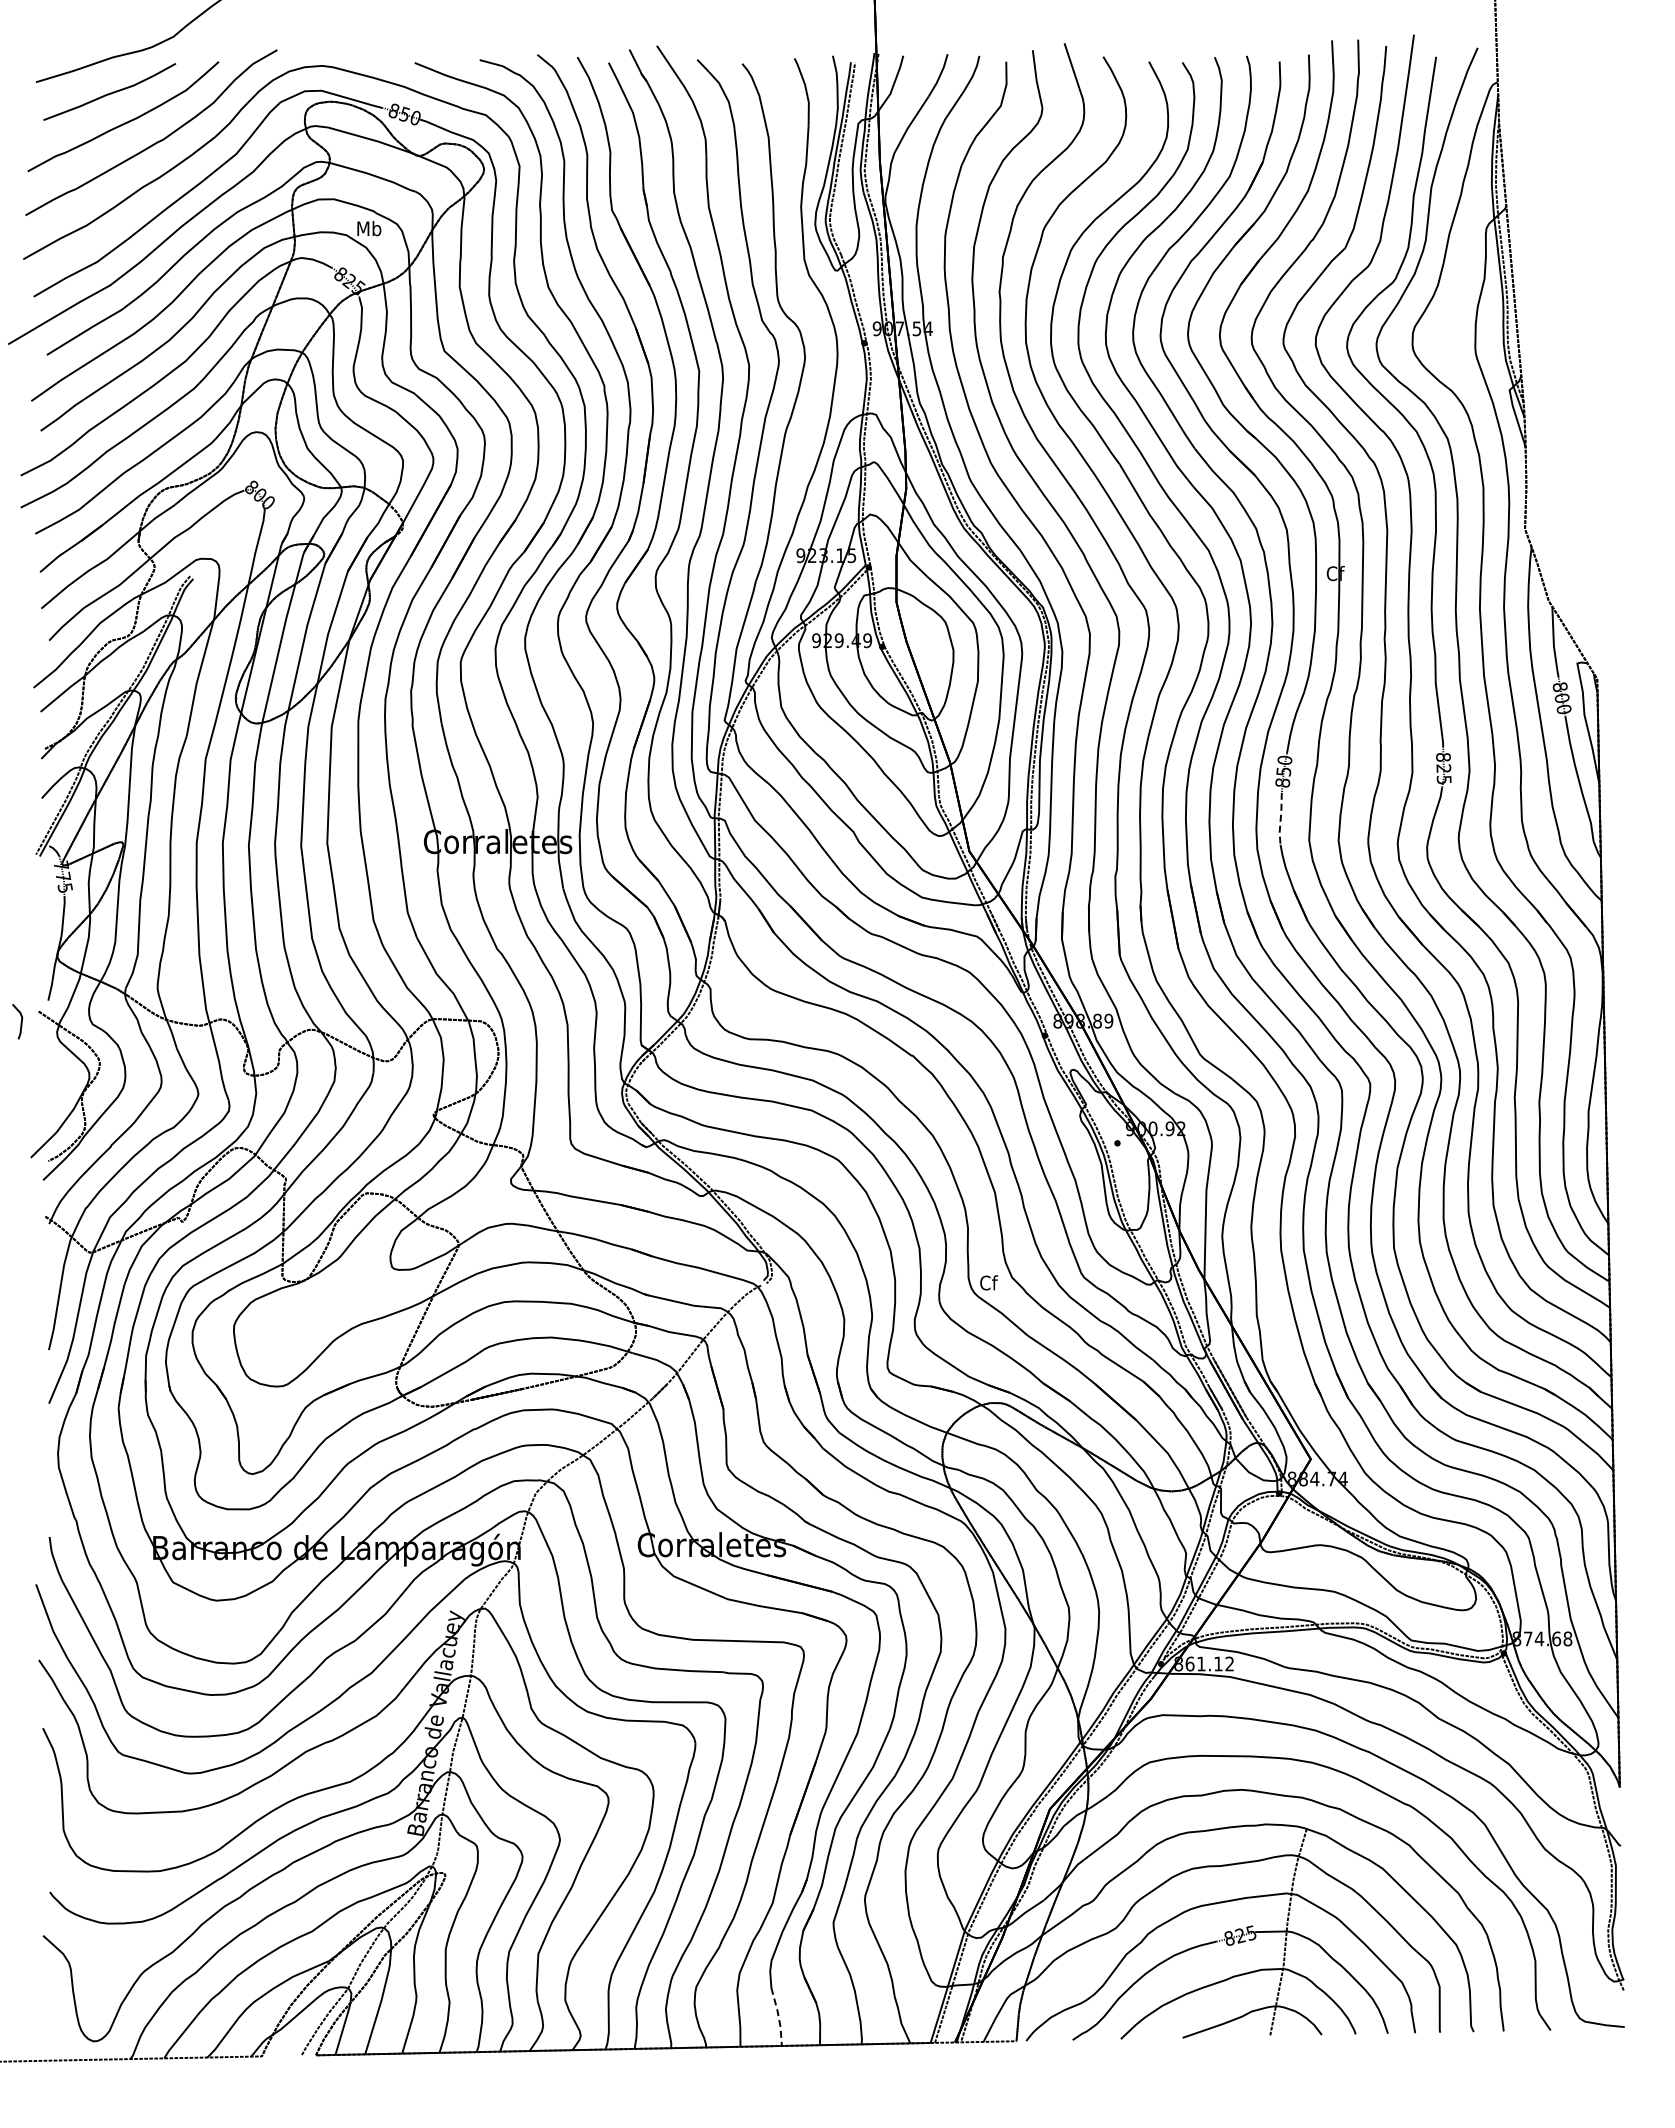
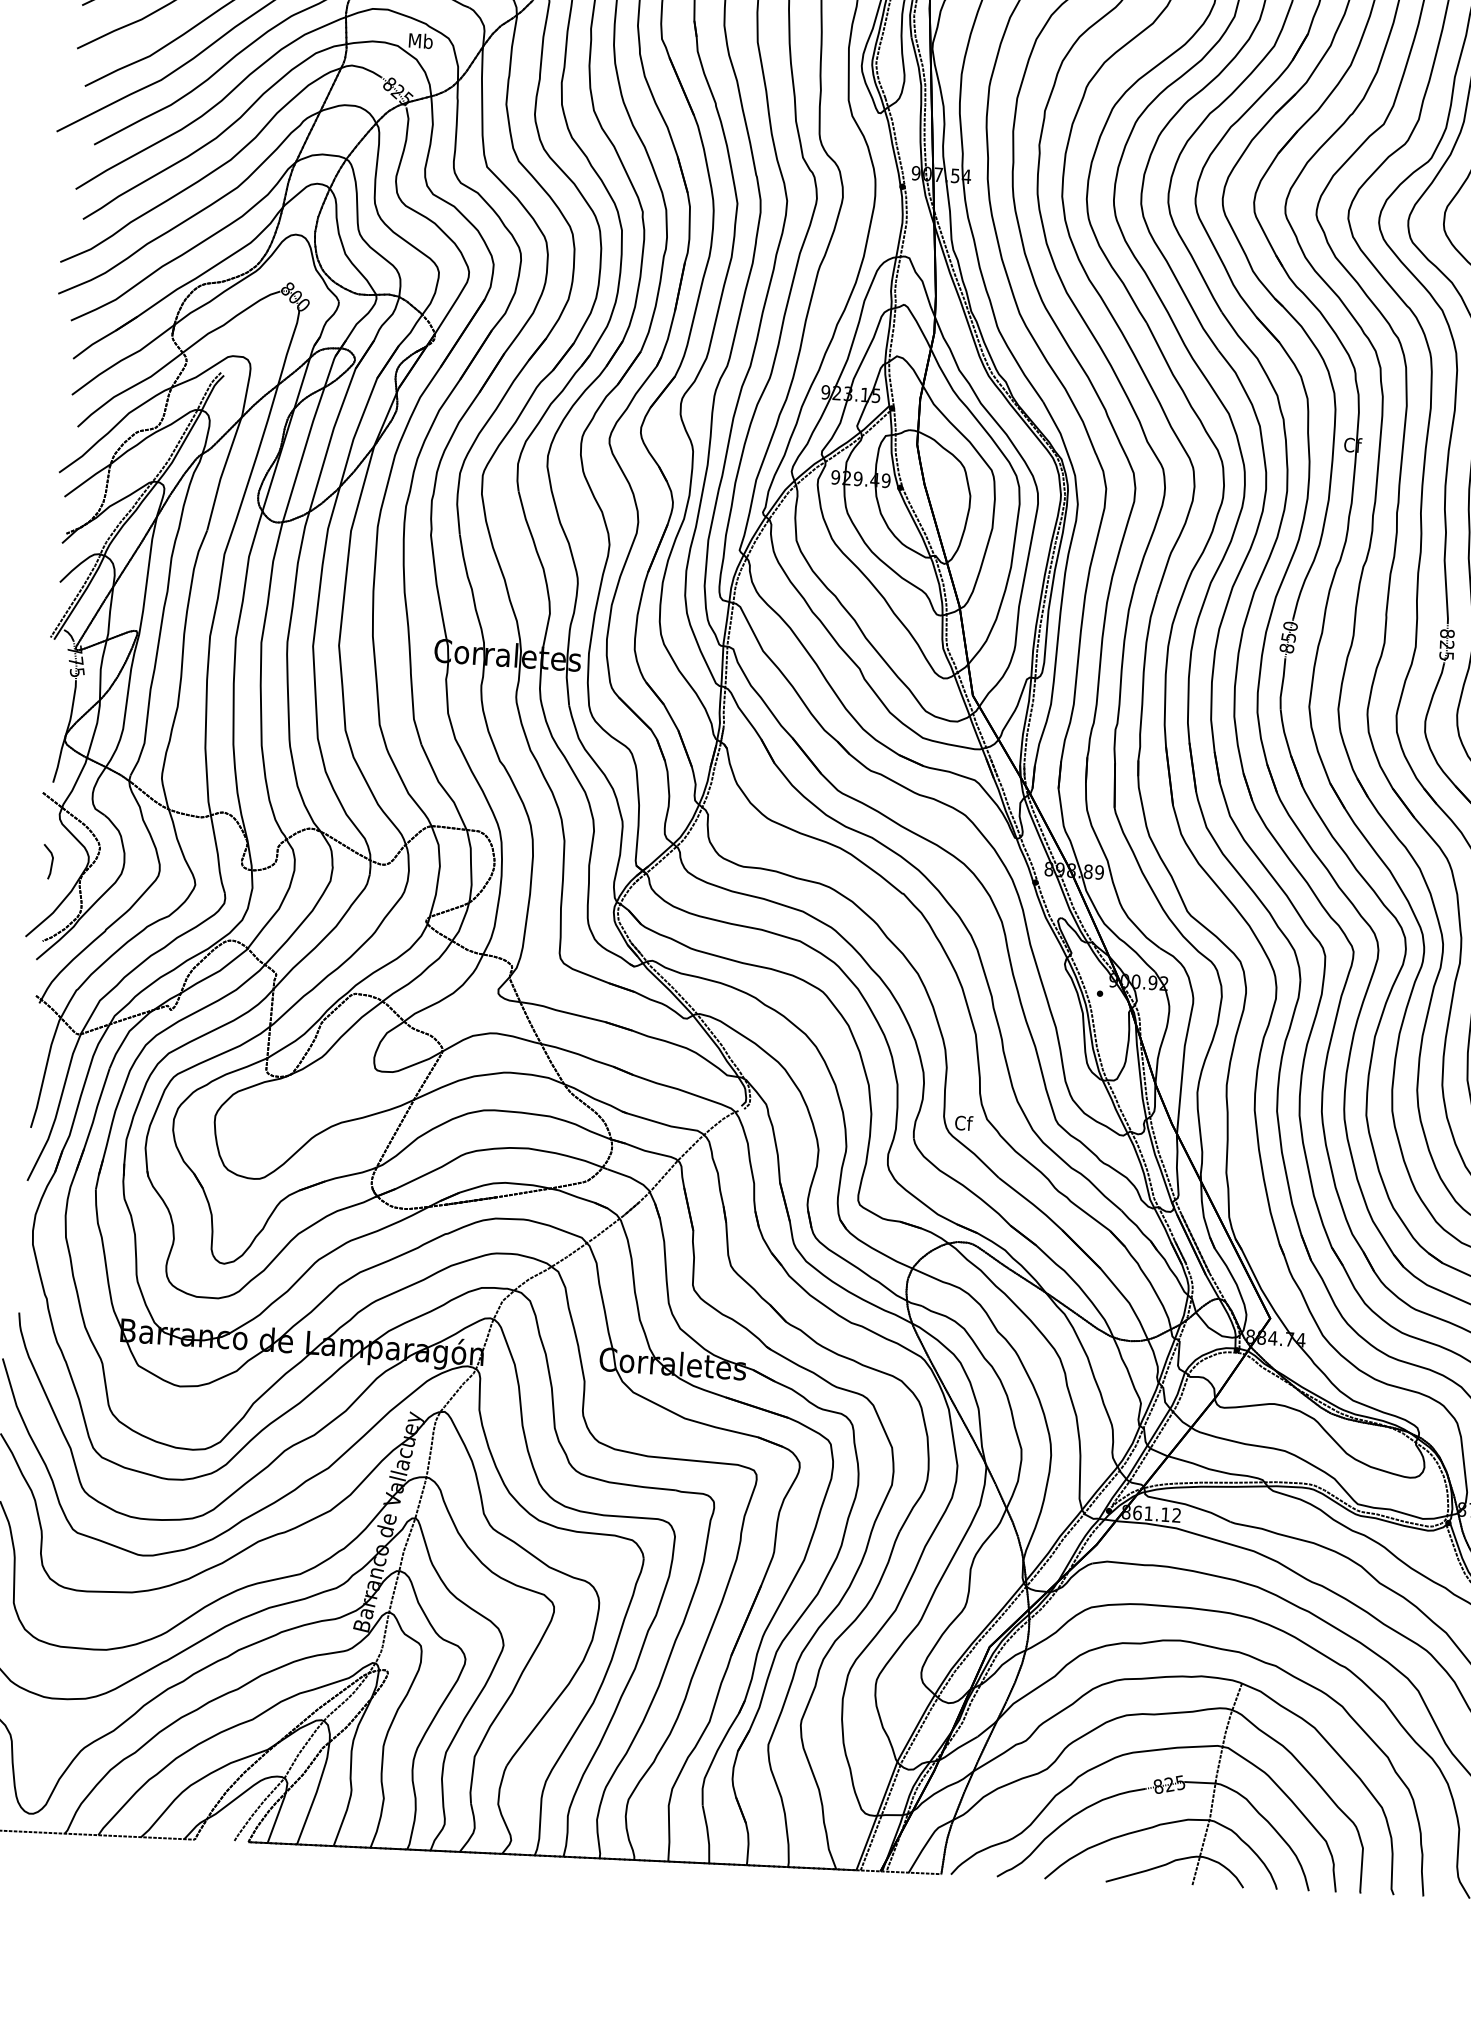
line: (1280, 818) -> (1282, 683), dashed -> solid
line: (20, 1022) -> (50, 862), moved
line: (778, 2016) -> (707, 1834), dashed -> solid

